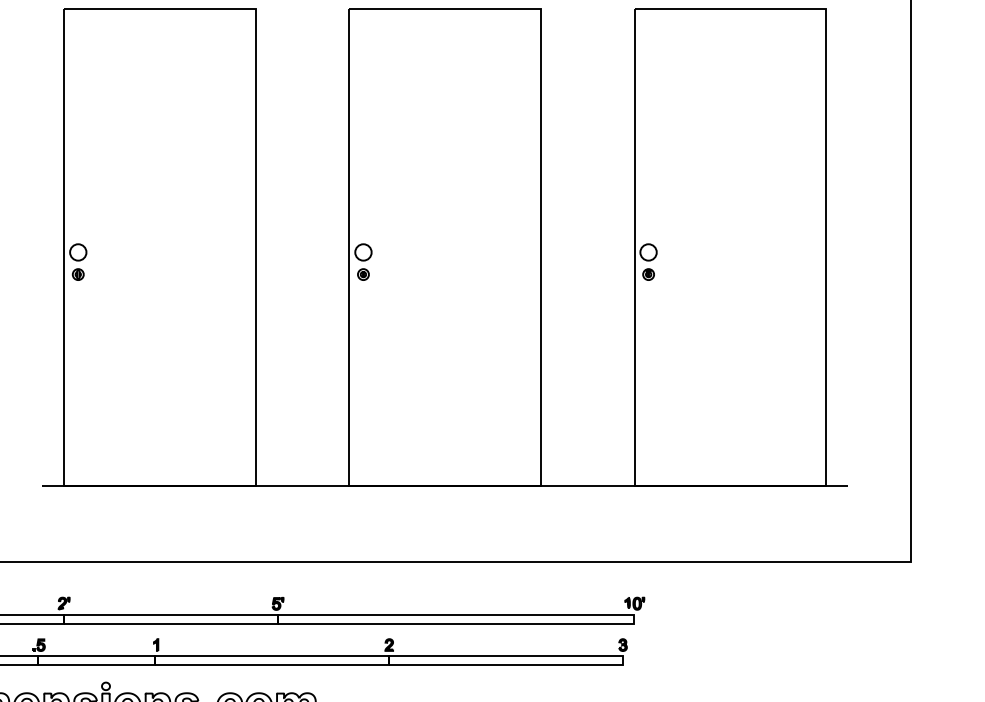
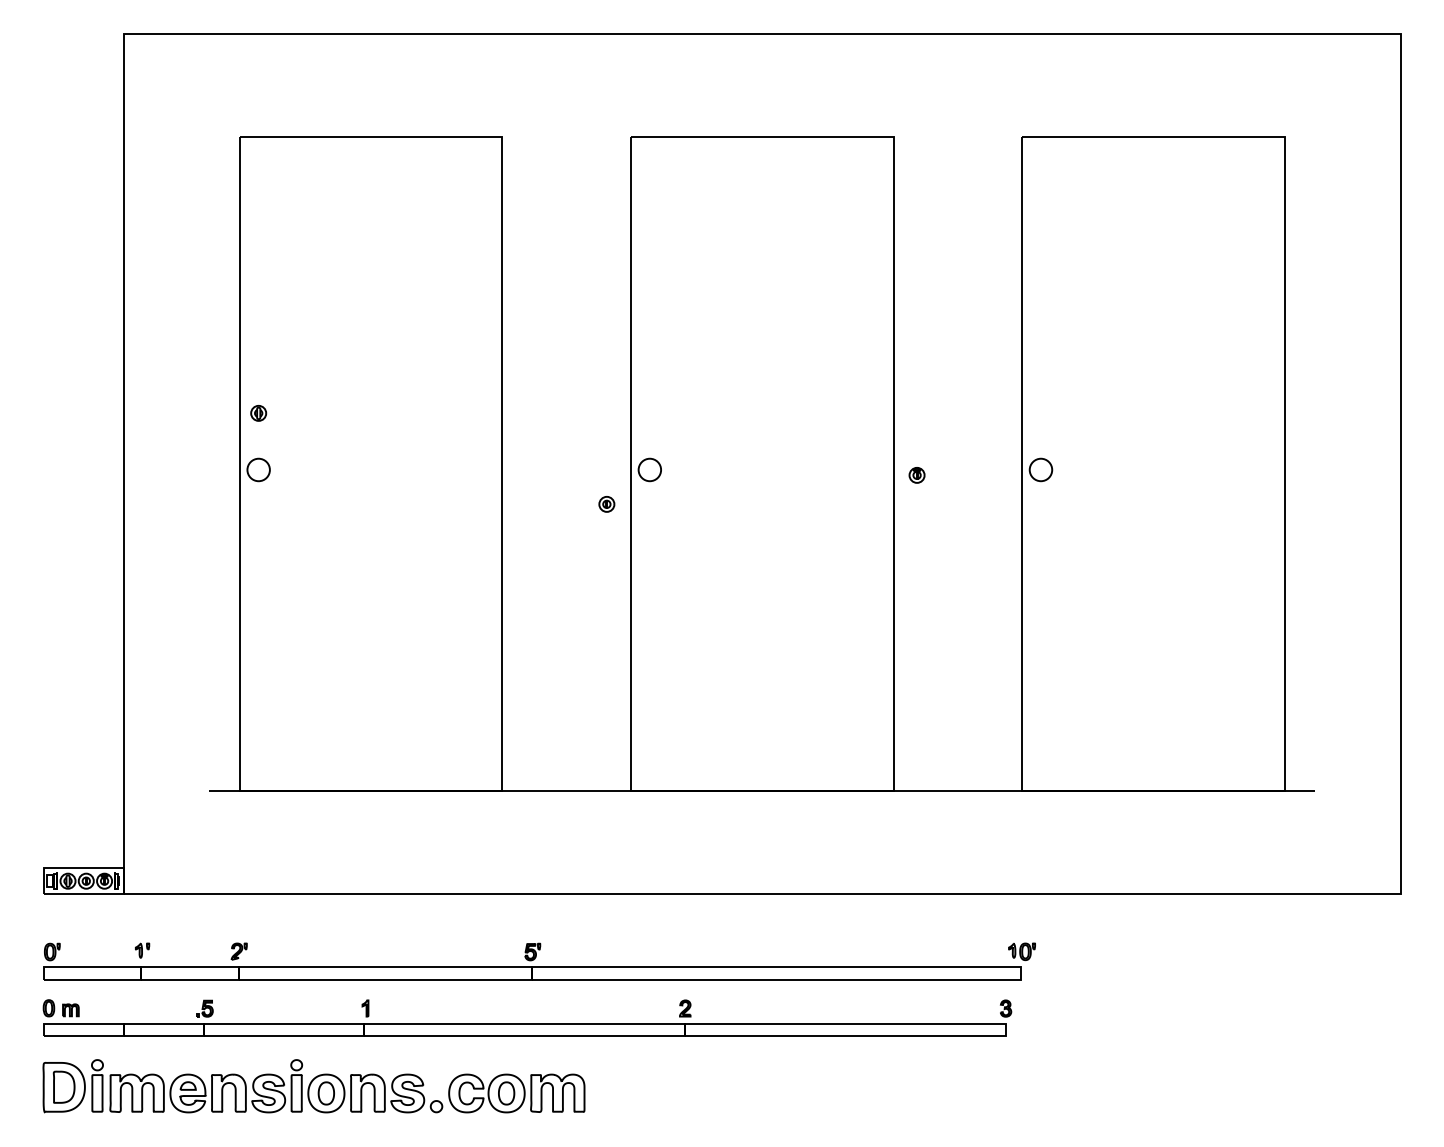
part: (78, 274) -> (258, 413), moved
part: (363, 274) -> (606, 504), moved
part: (648, 274) -> (916, 475), moved

